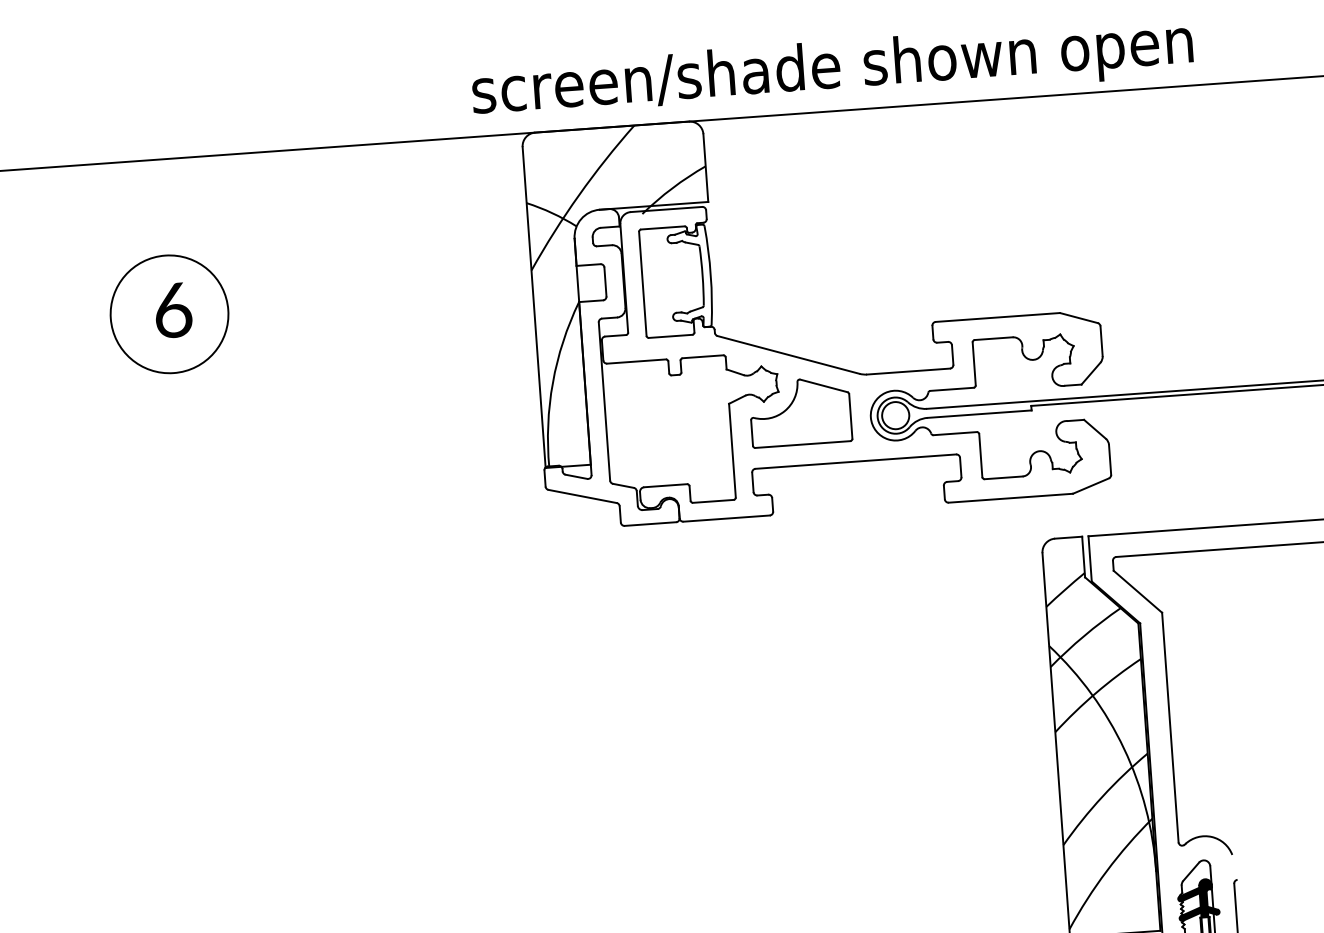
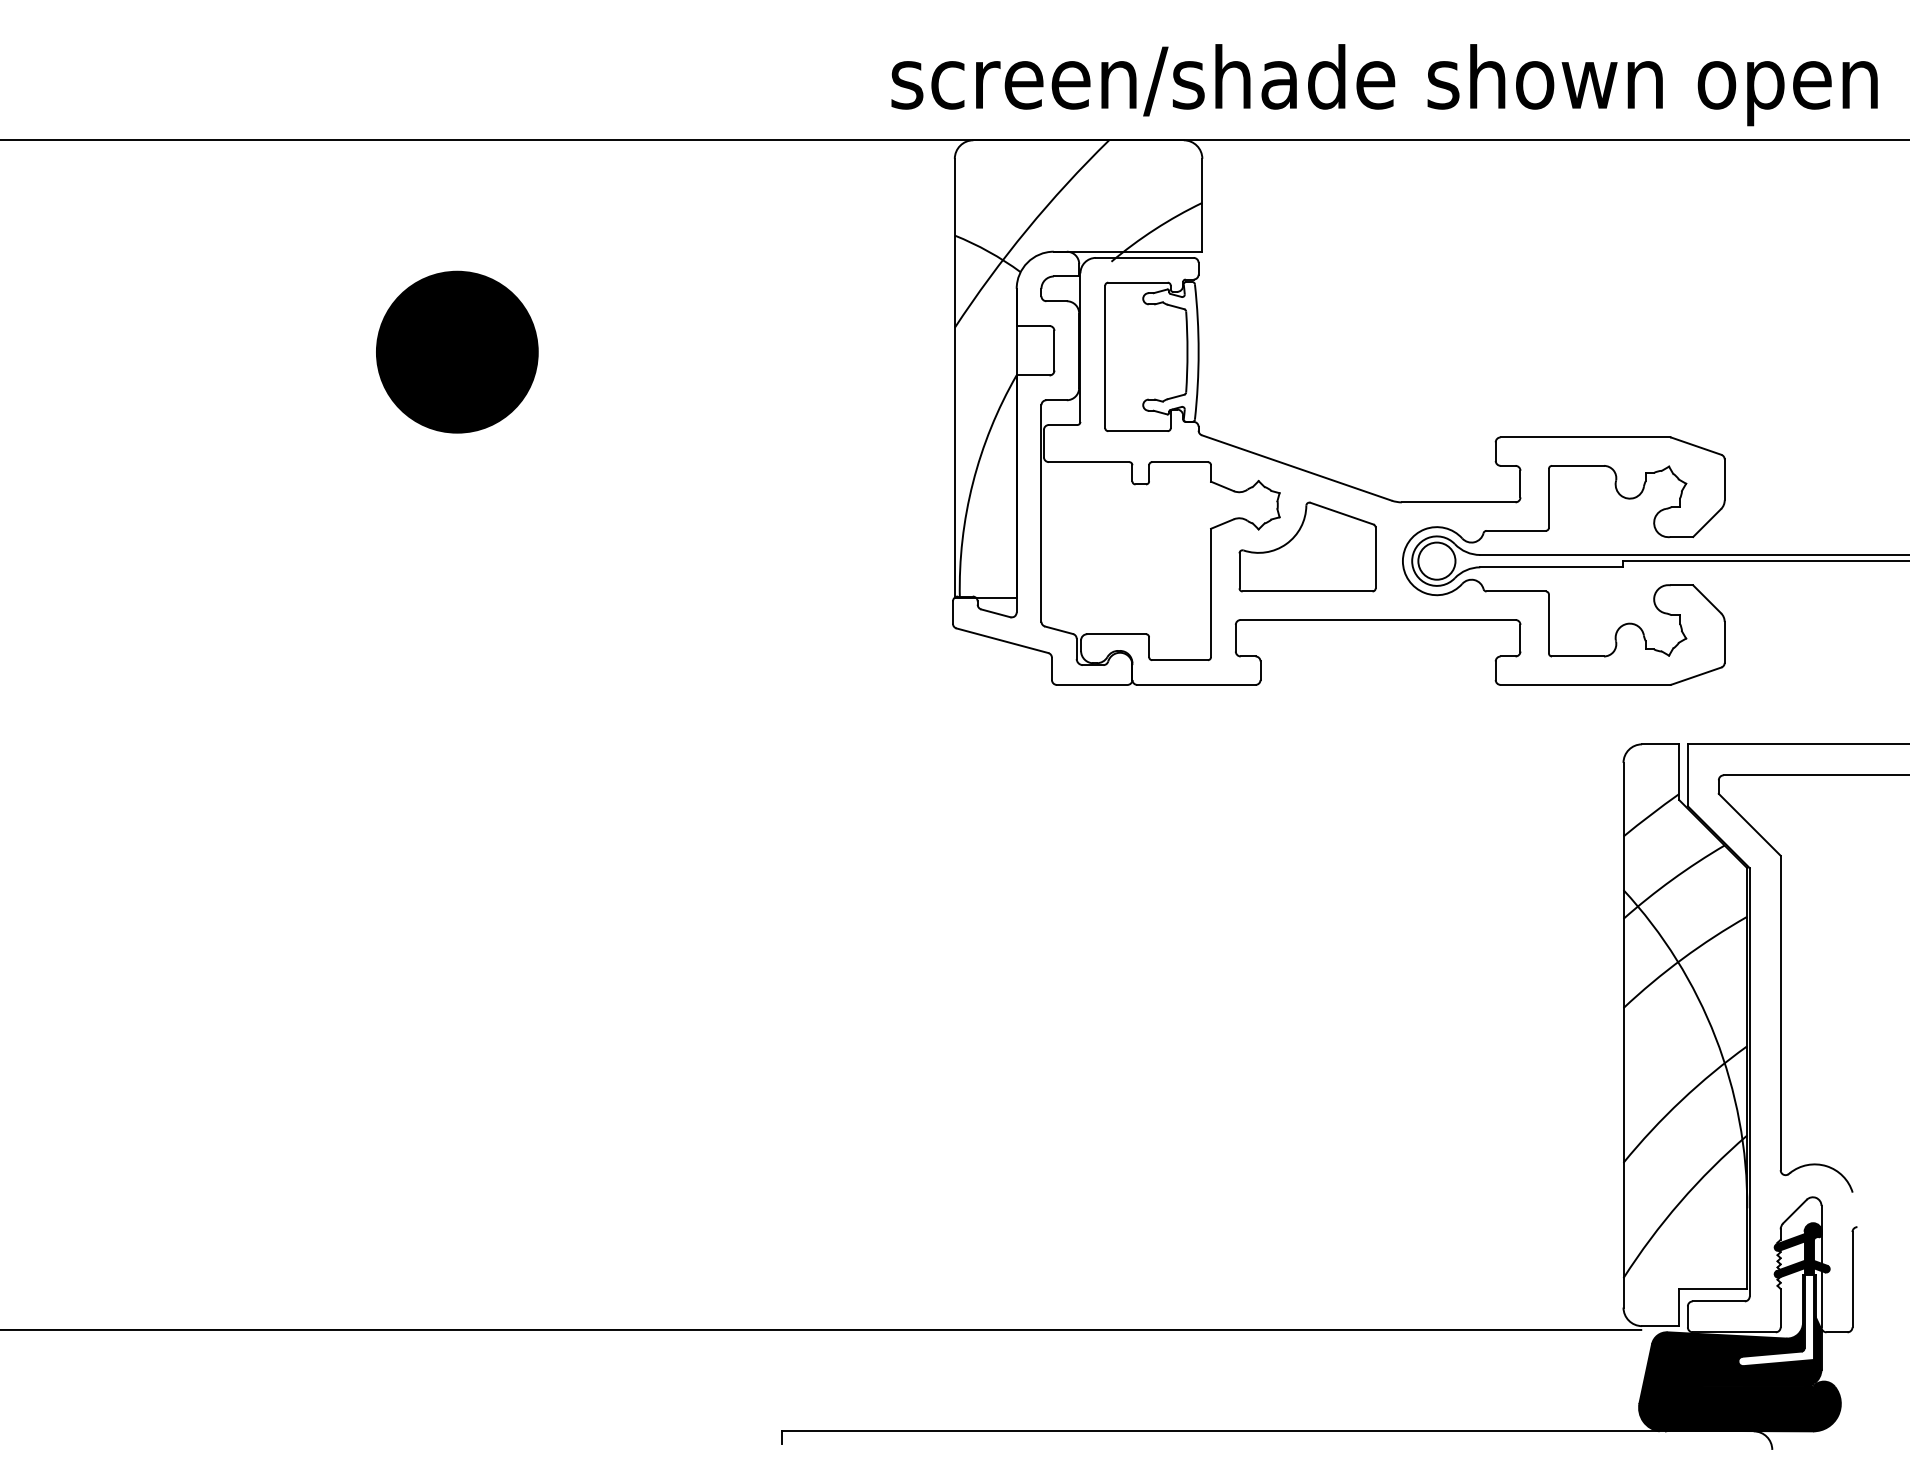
fill: (168, 313) -> (456, 351), added

